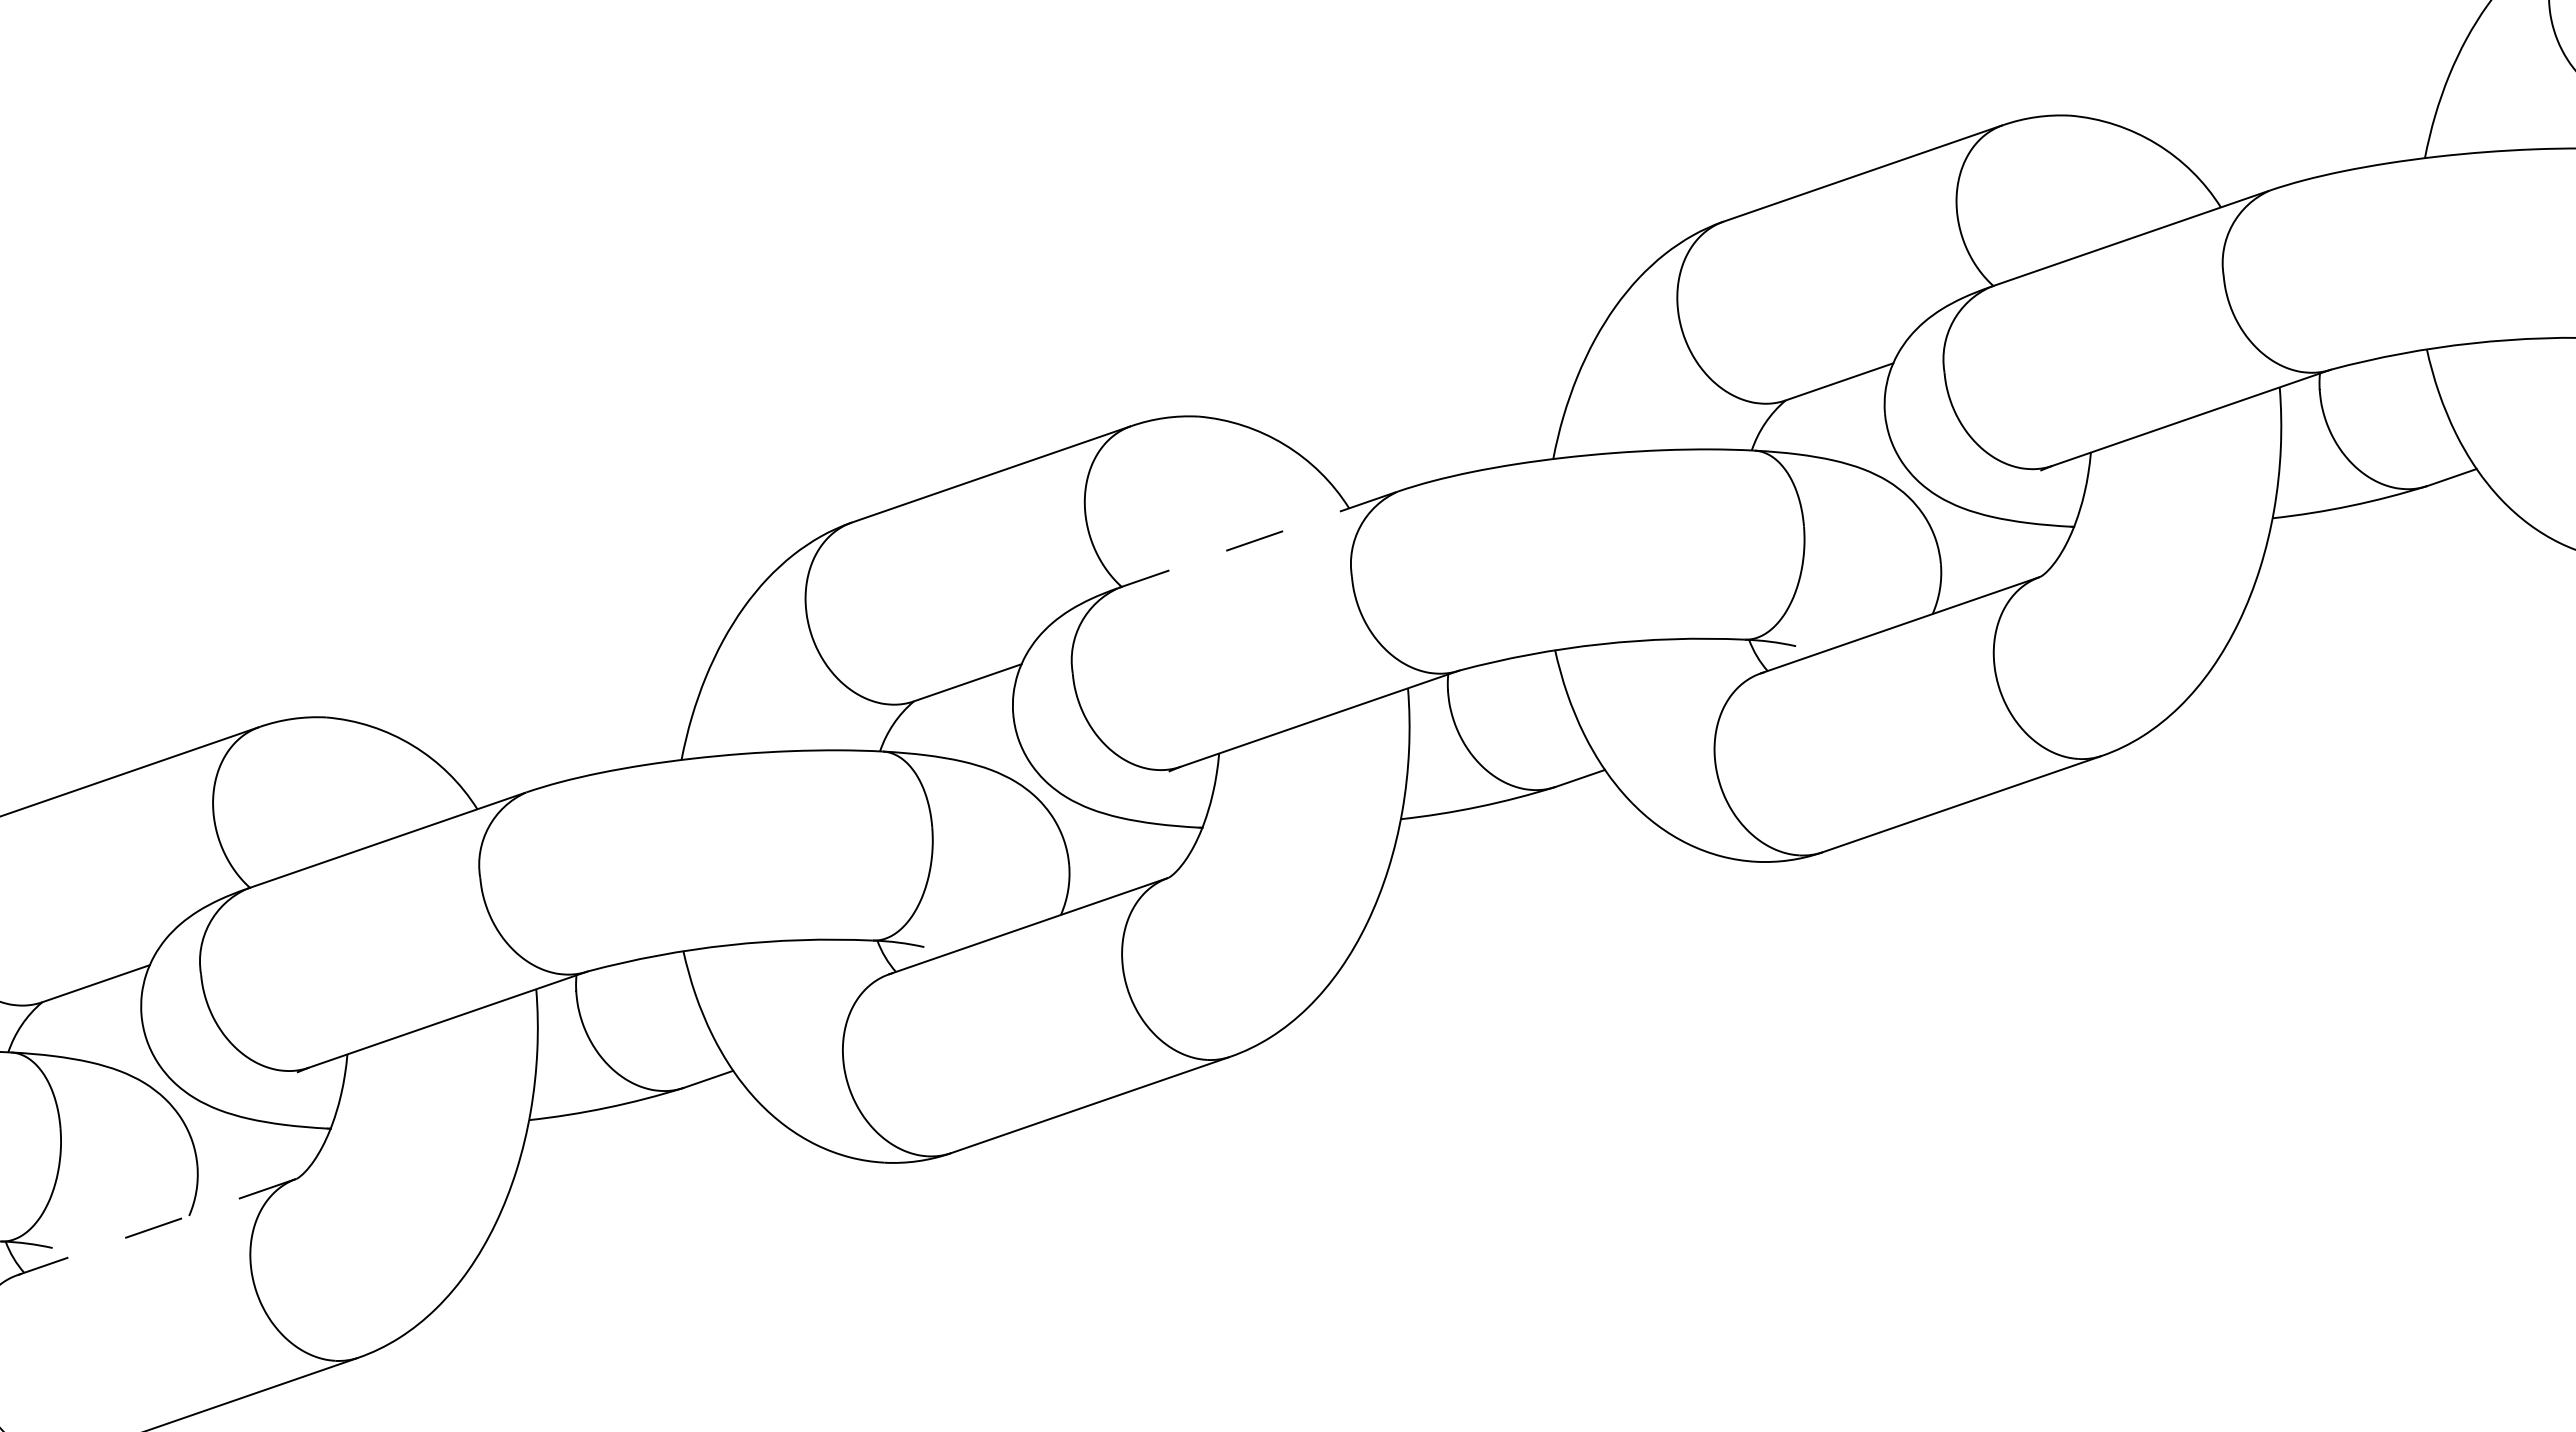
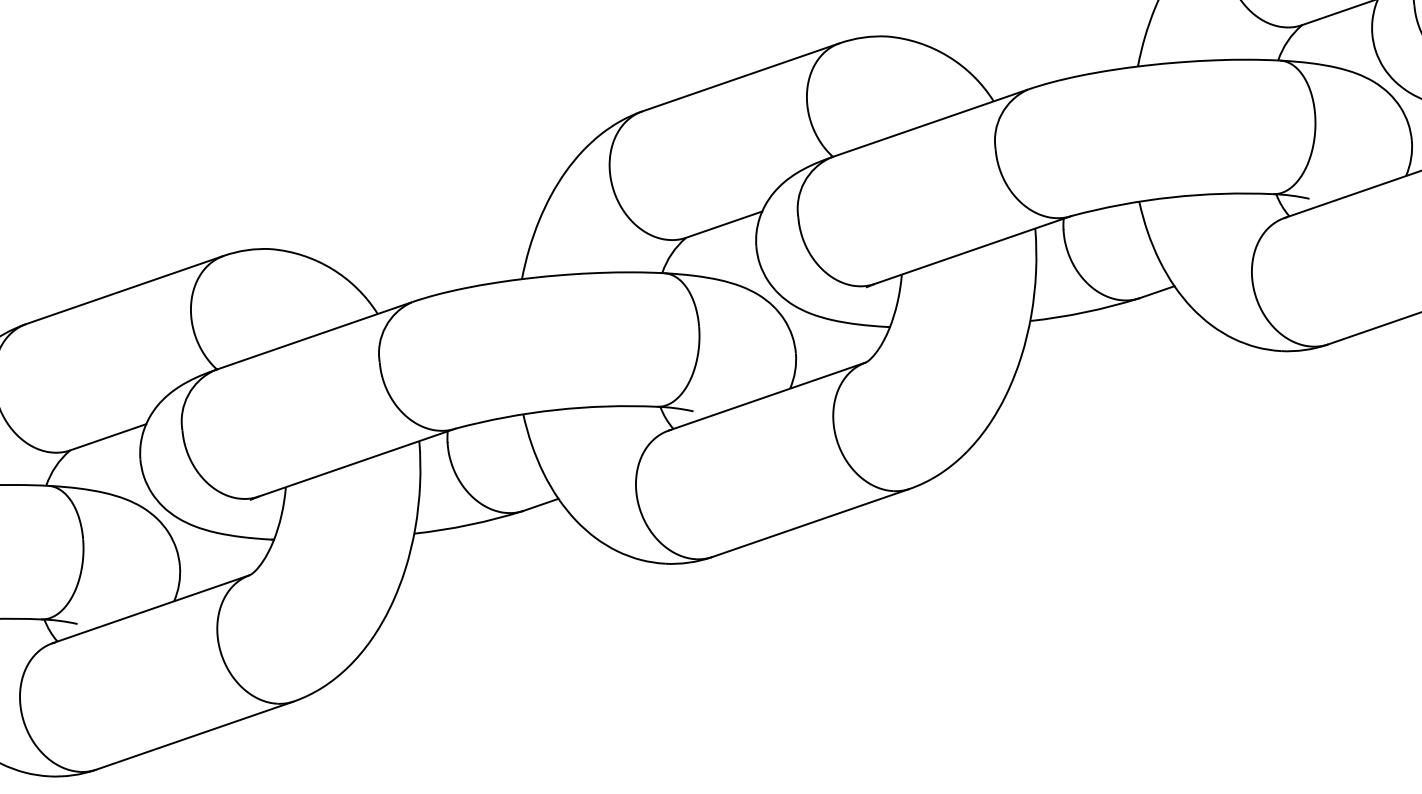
line: (1257, 539) -> (928, 123), dashed -> solid
line: (156, 1227) -> (150, 609), dashed -> solid

